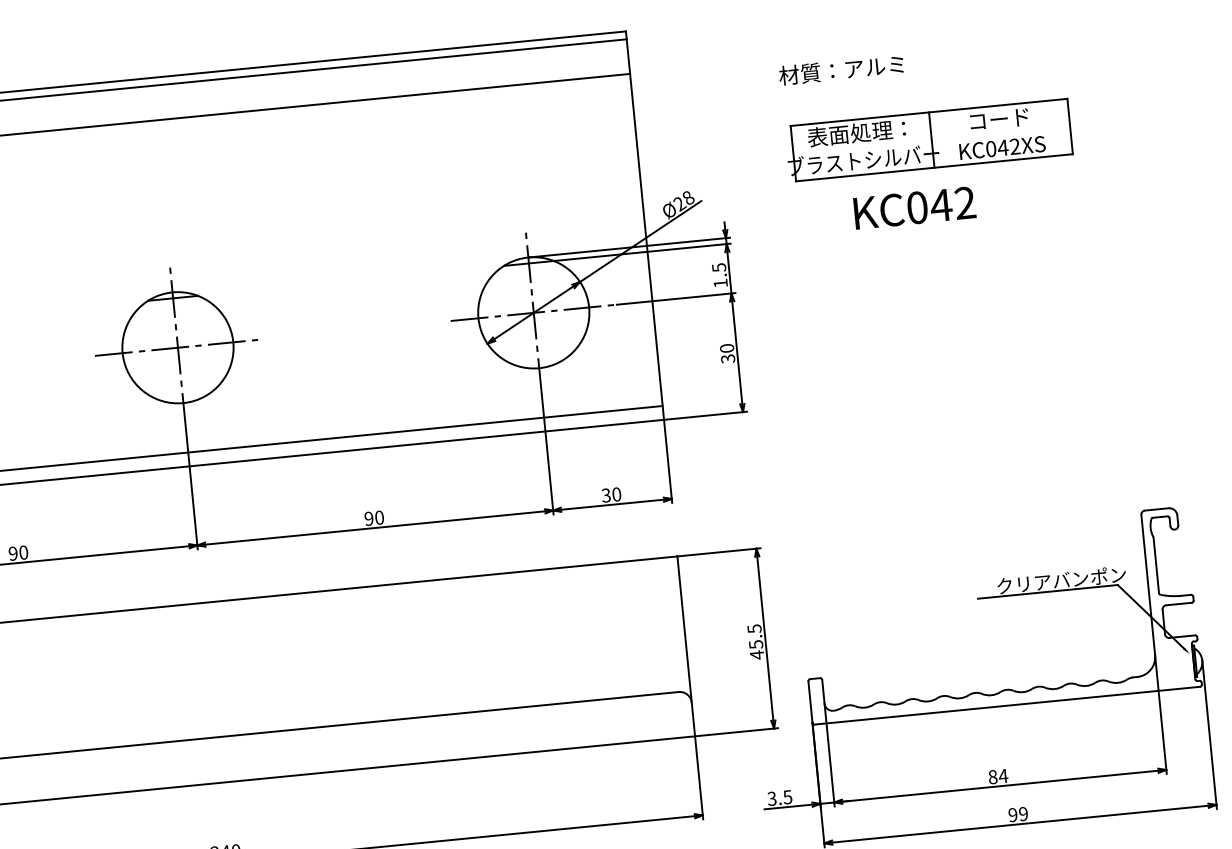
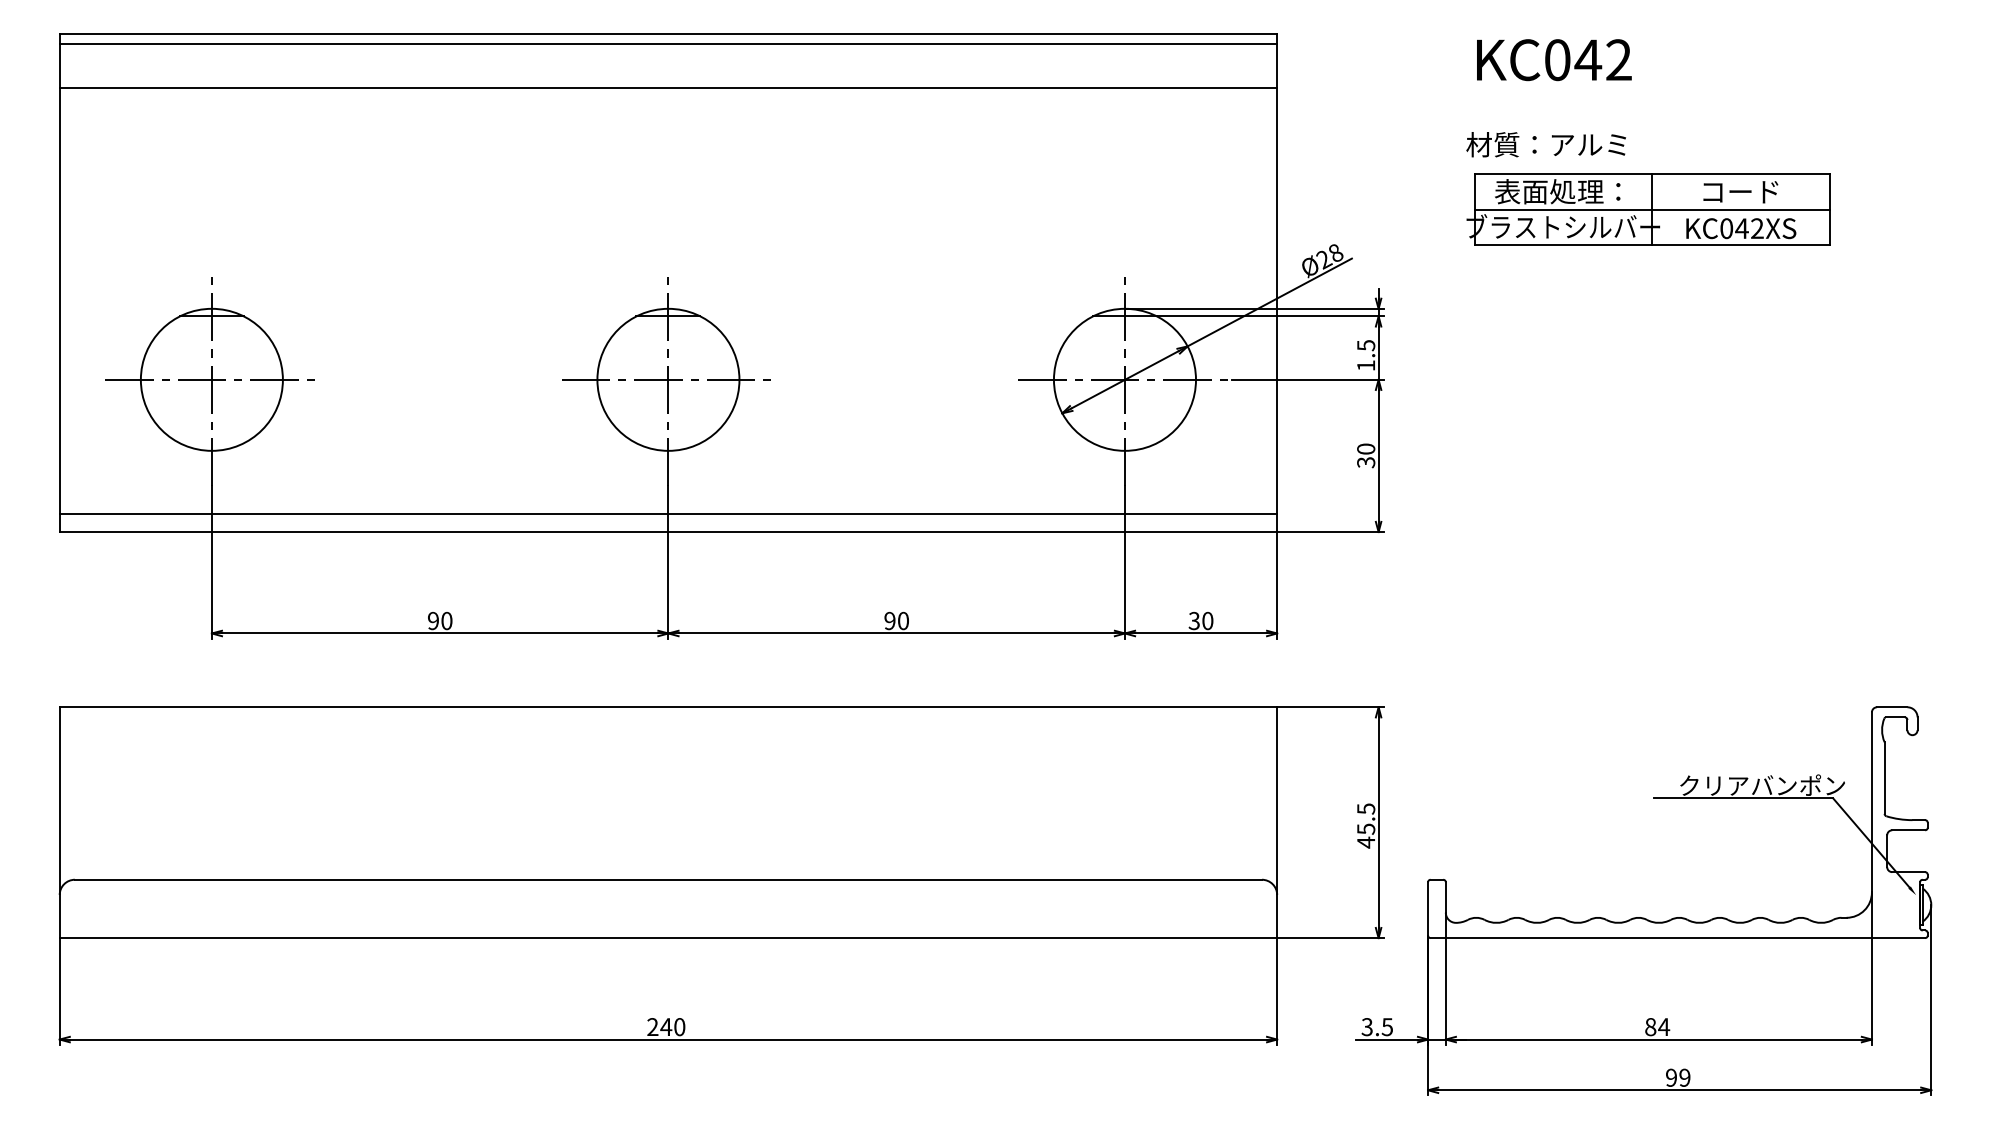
text: (840, 70) -> (1545, 144), moved
line: (931, 139) -> (1651, 209), added
text: (915, 208) -> (1554, 60), moved

